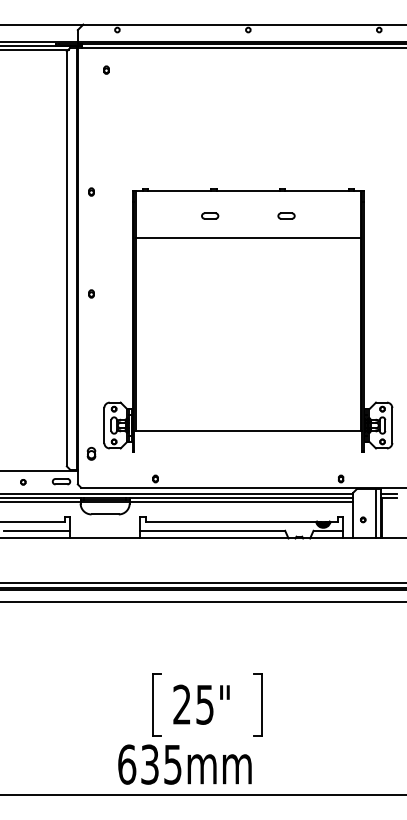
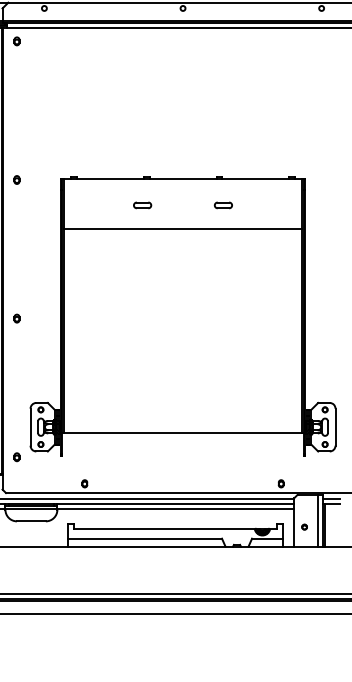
part: (106, 69) -> (16, 40), moved
part: (91, 293) -> (16, 318), moved
part: (91, 453) -> (16, 456), size x0.62

